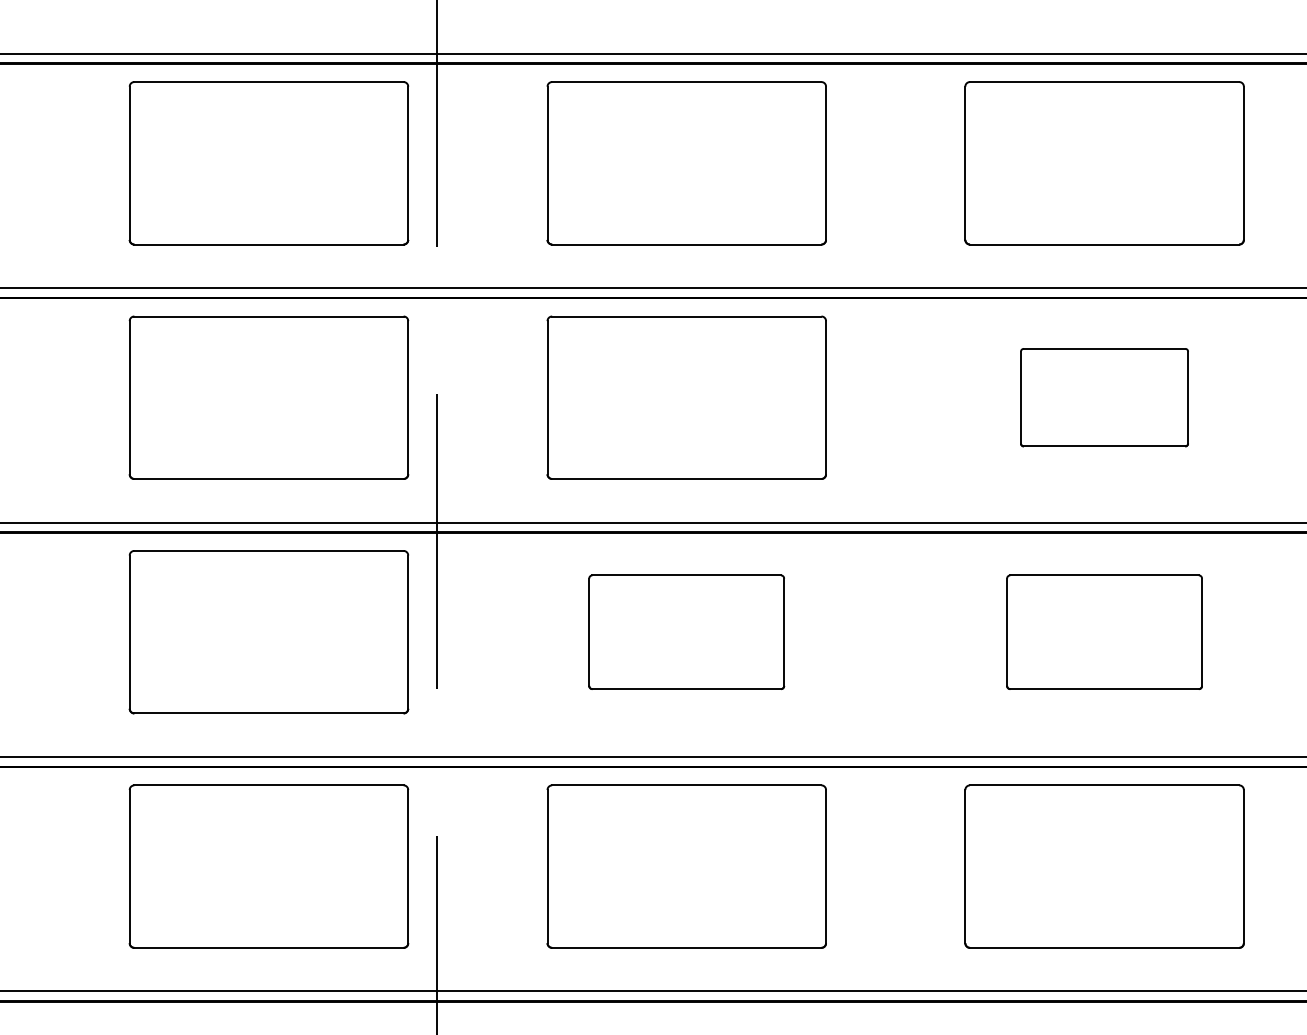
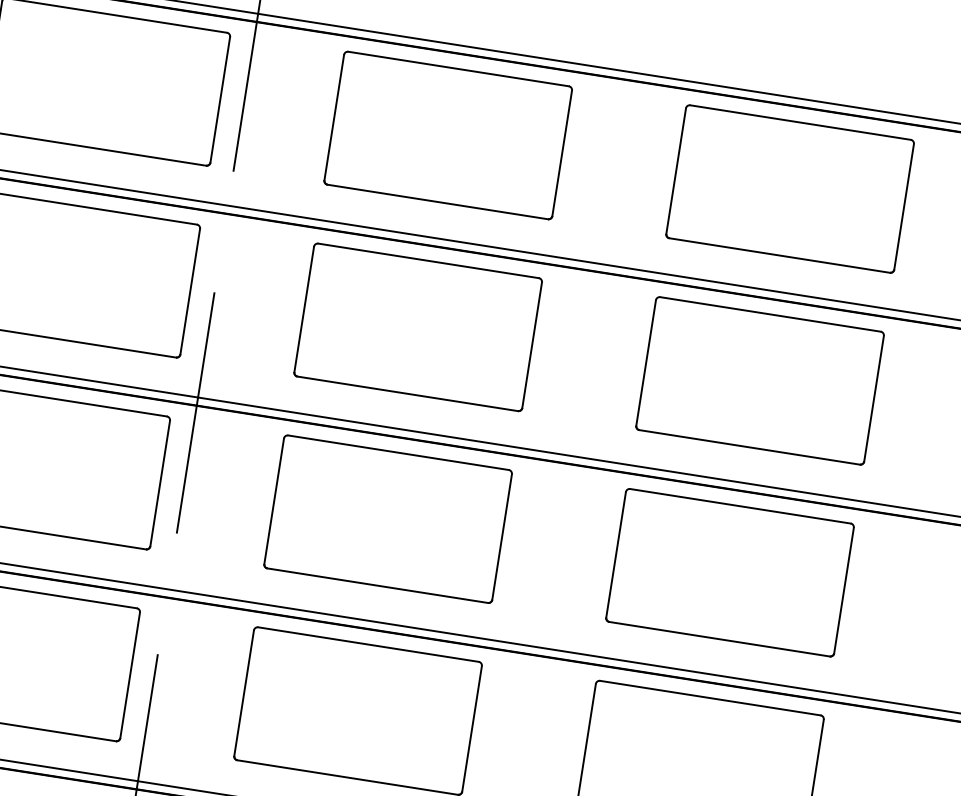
part: (1104, 397) -> (760, 380), size x1.67
part: (686, 632) -> (387, 519), size x1.43
part: (1104, 632) -> (729, 572), size x1.43

